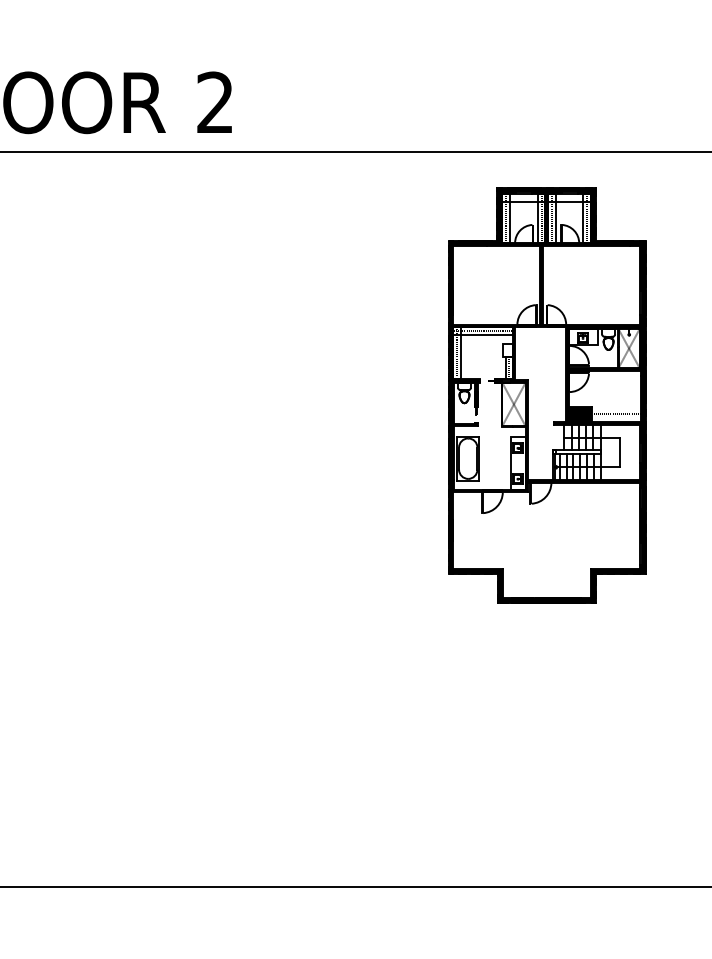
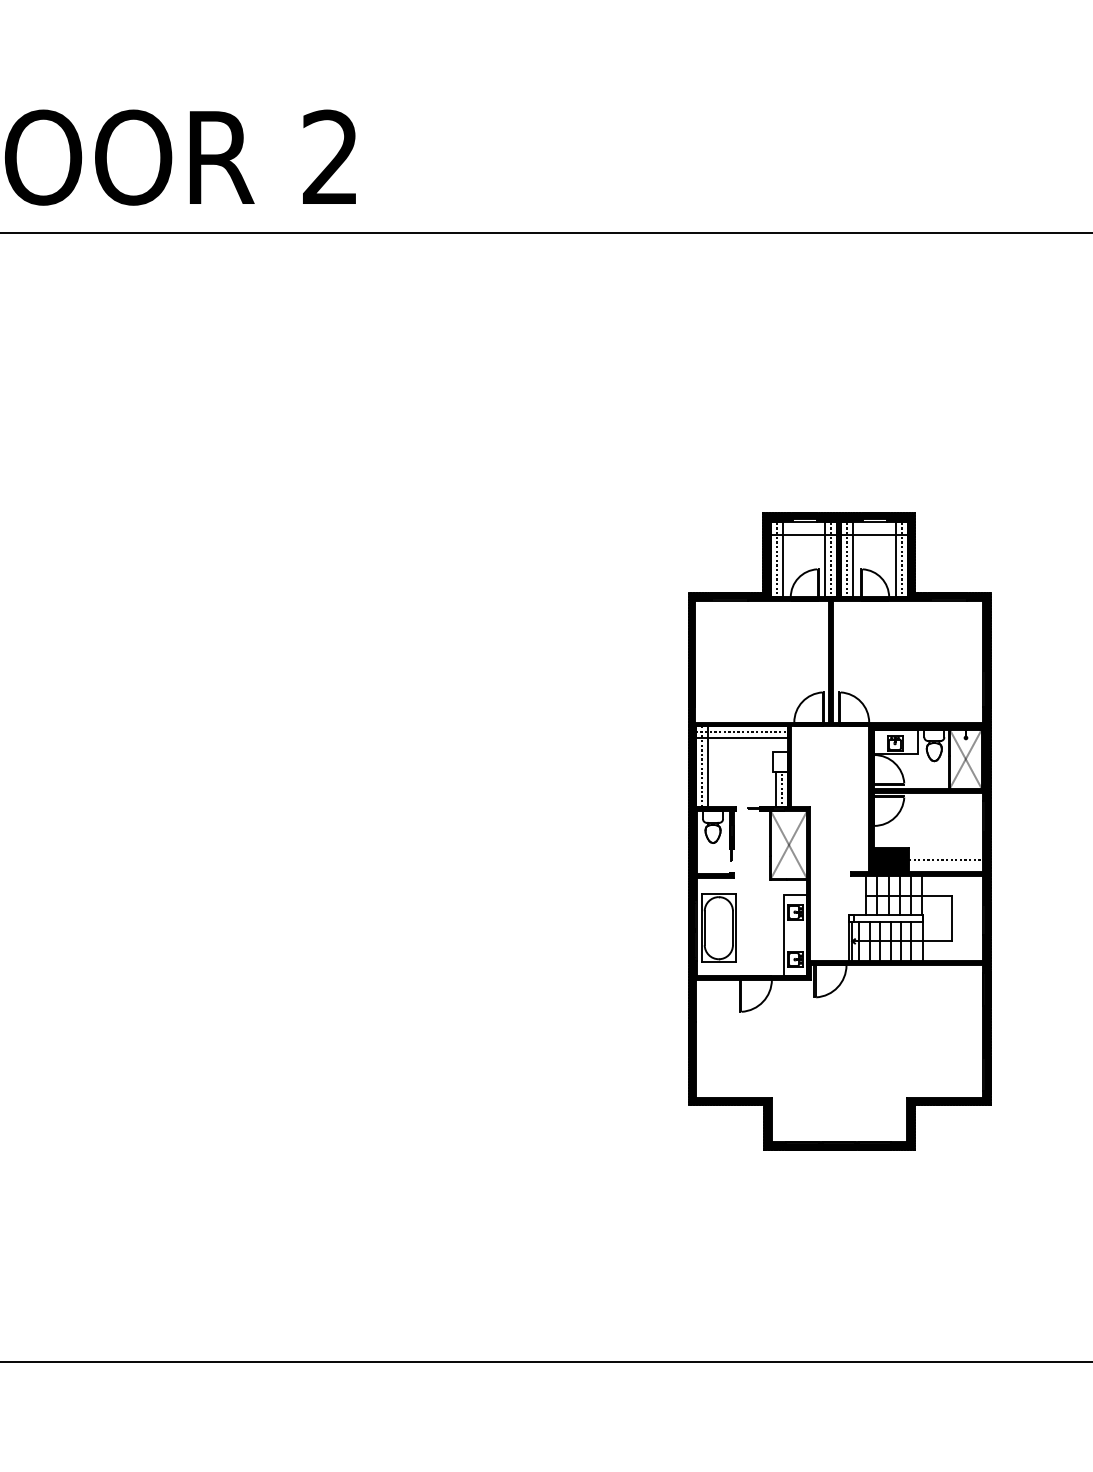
part: (547, 395) -> (840, 831), moved

